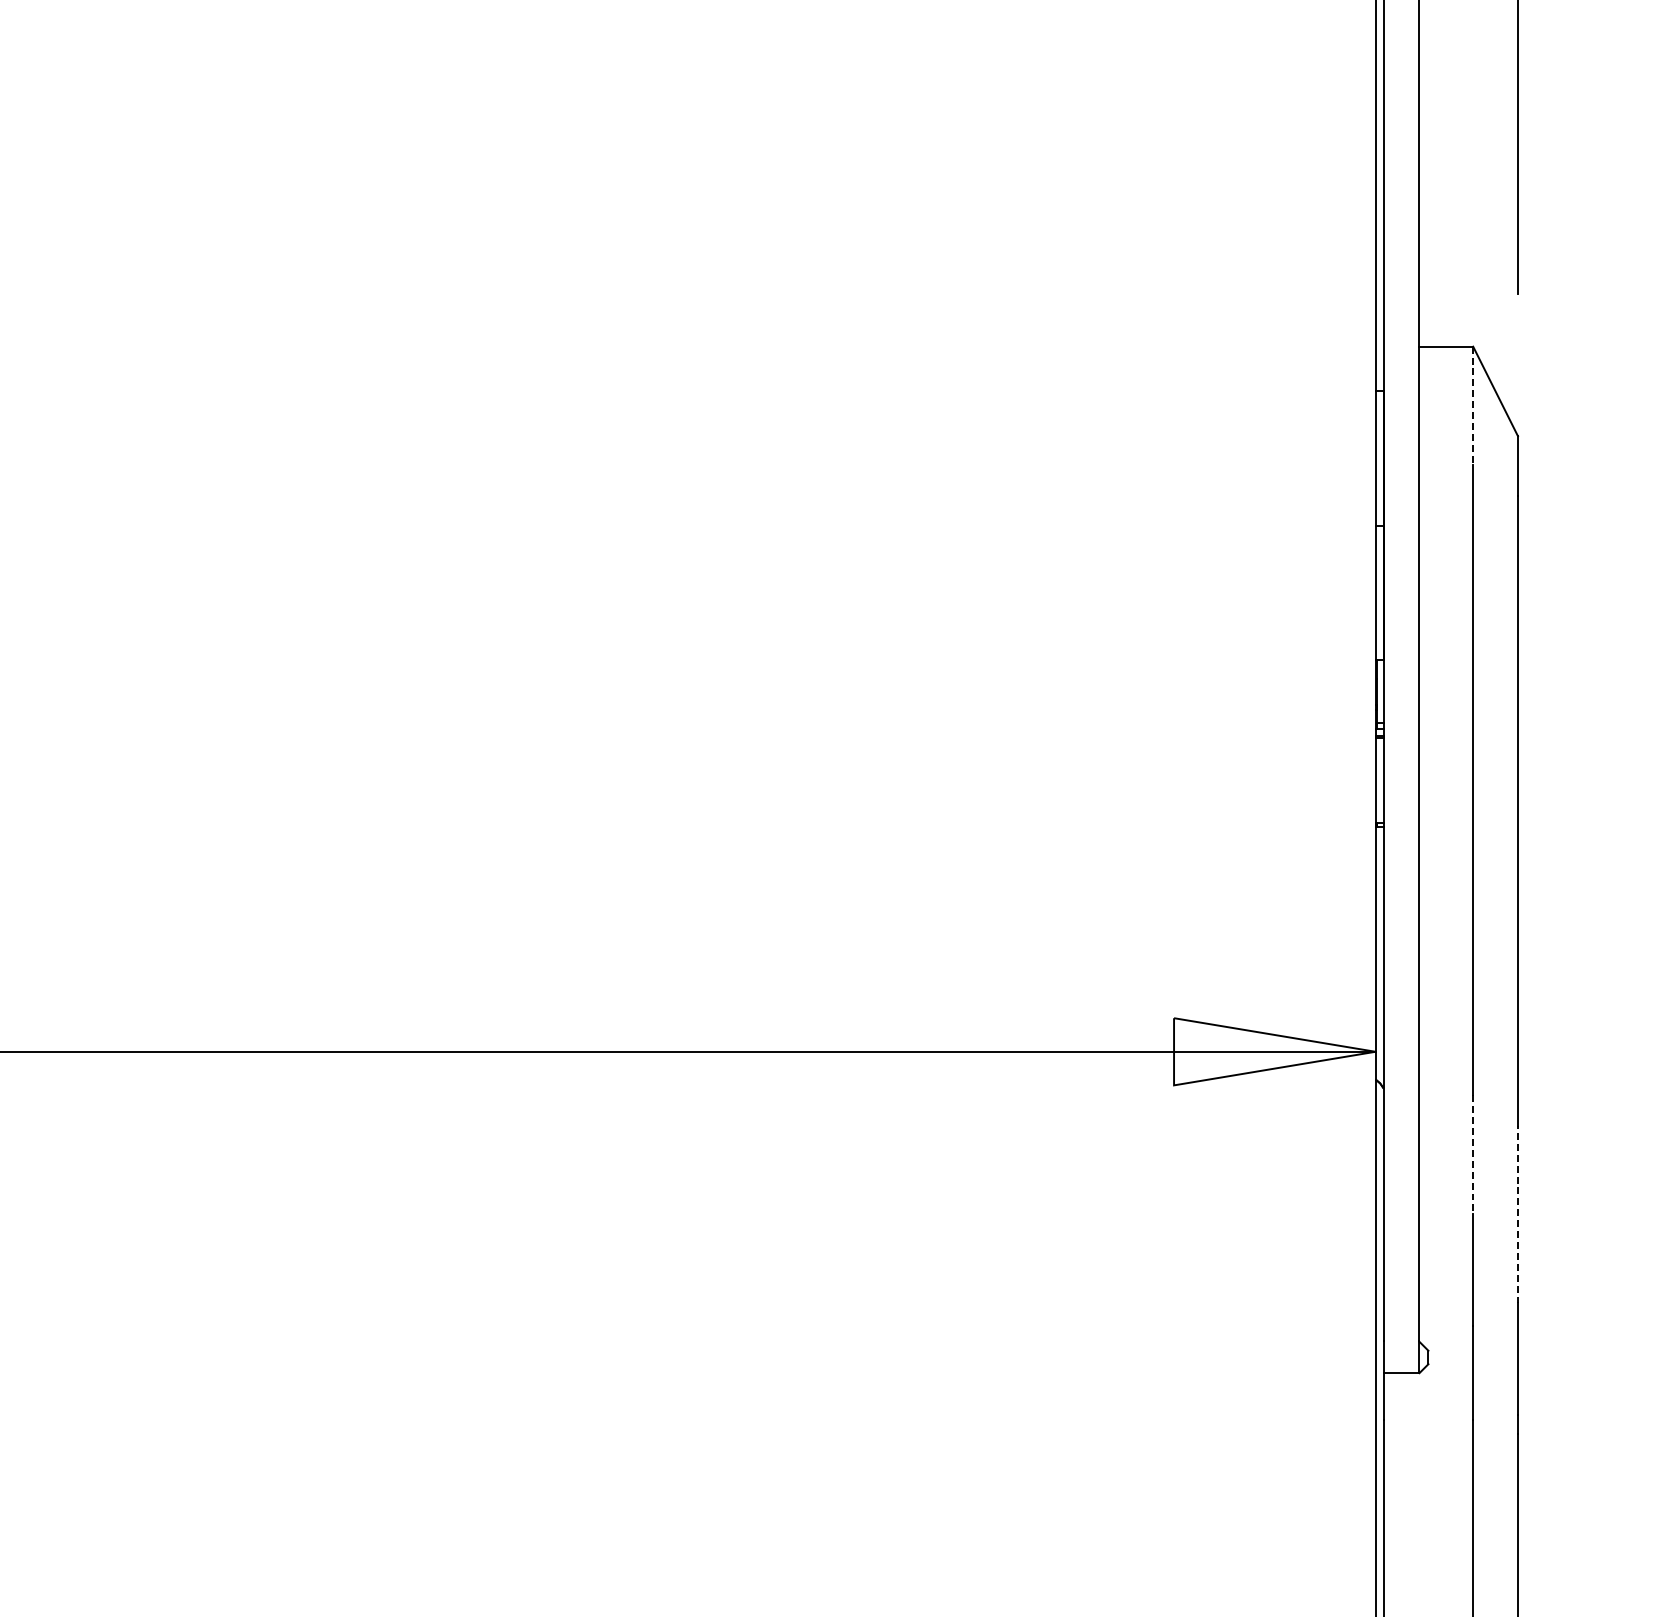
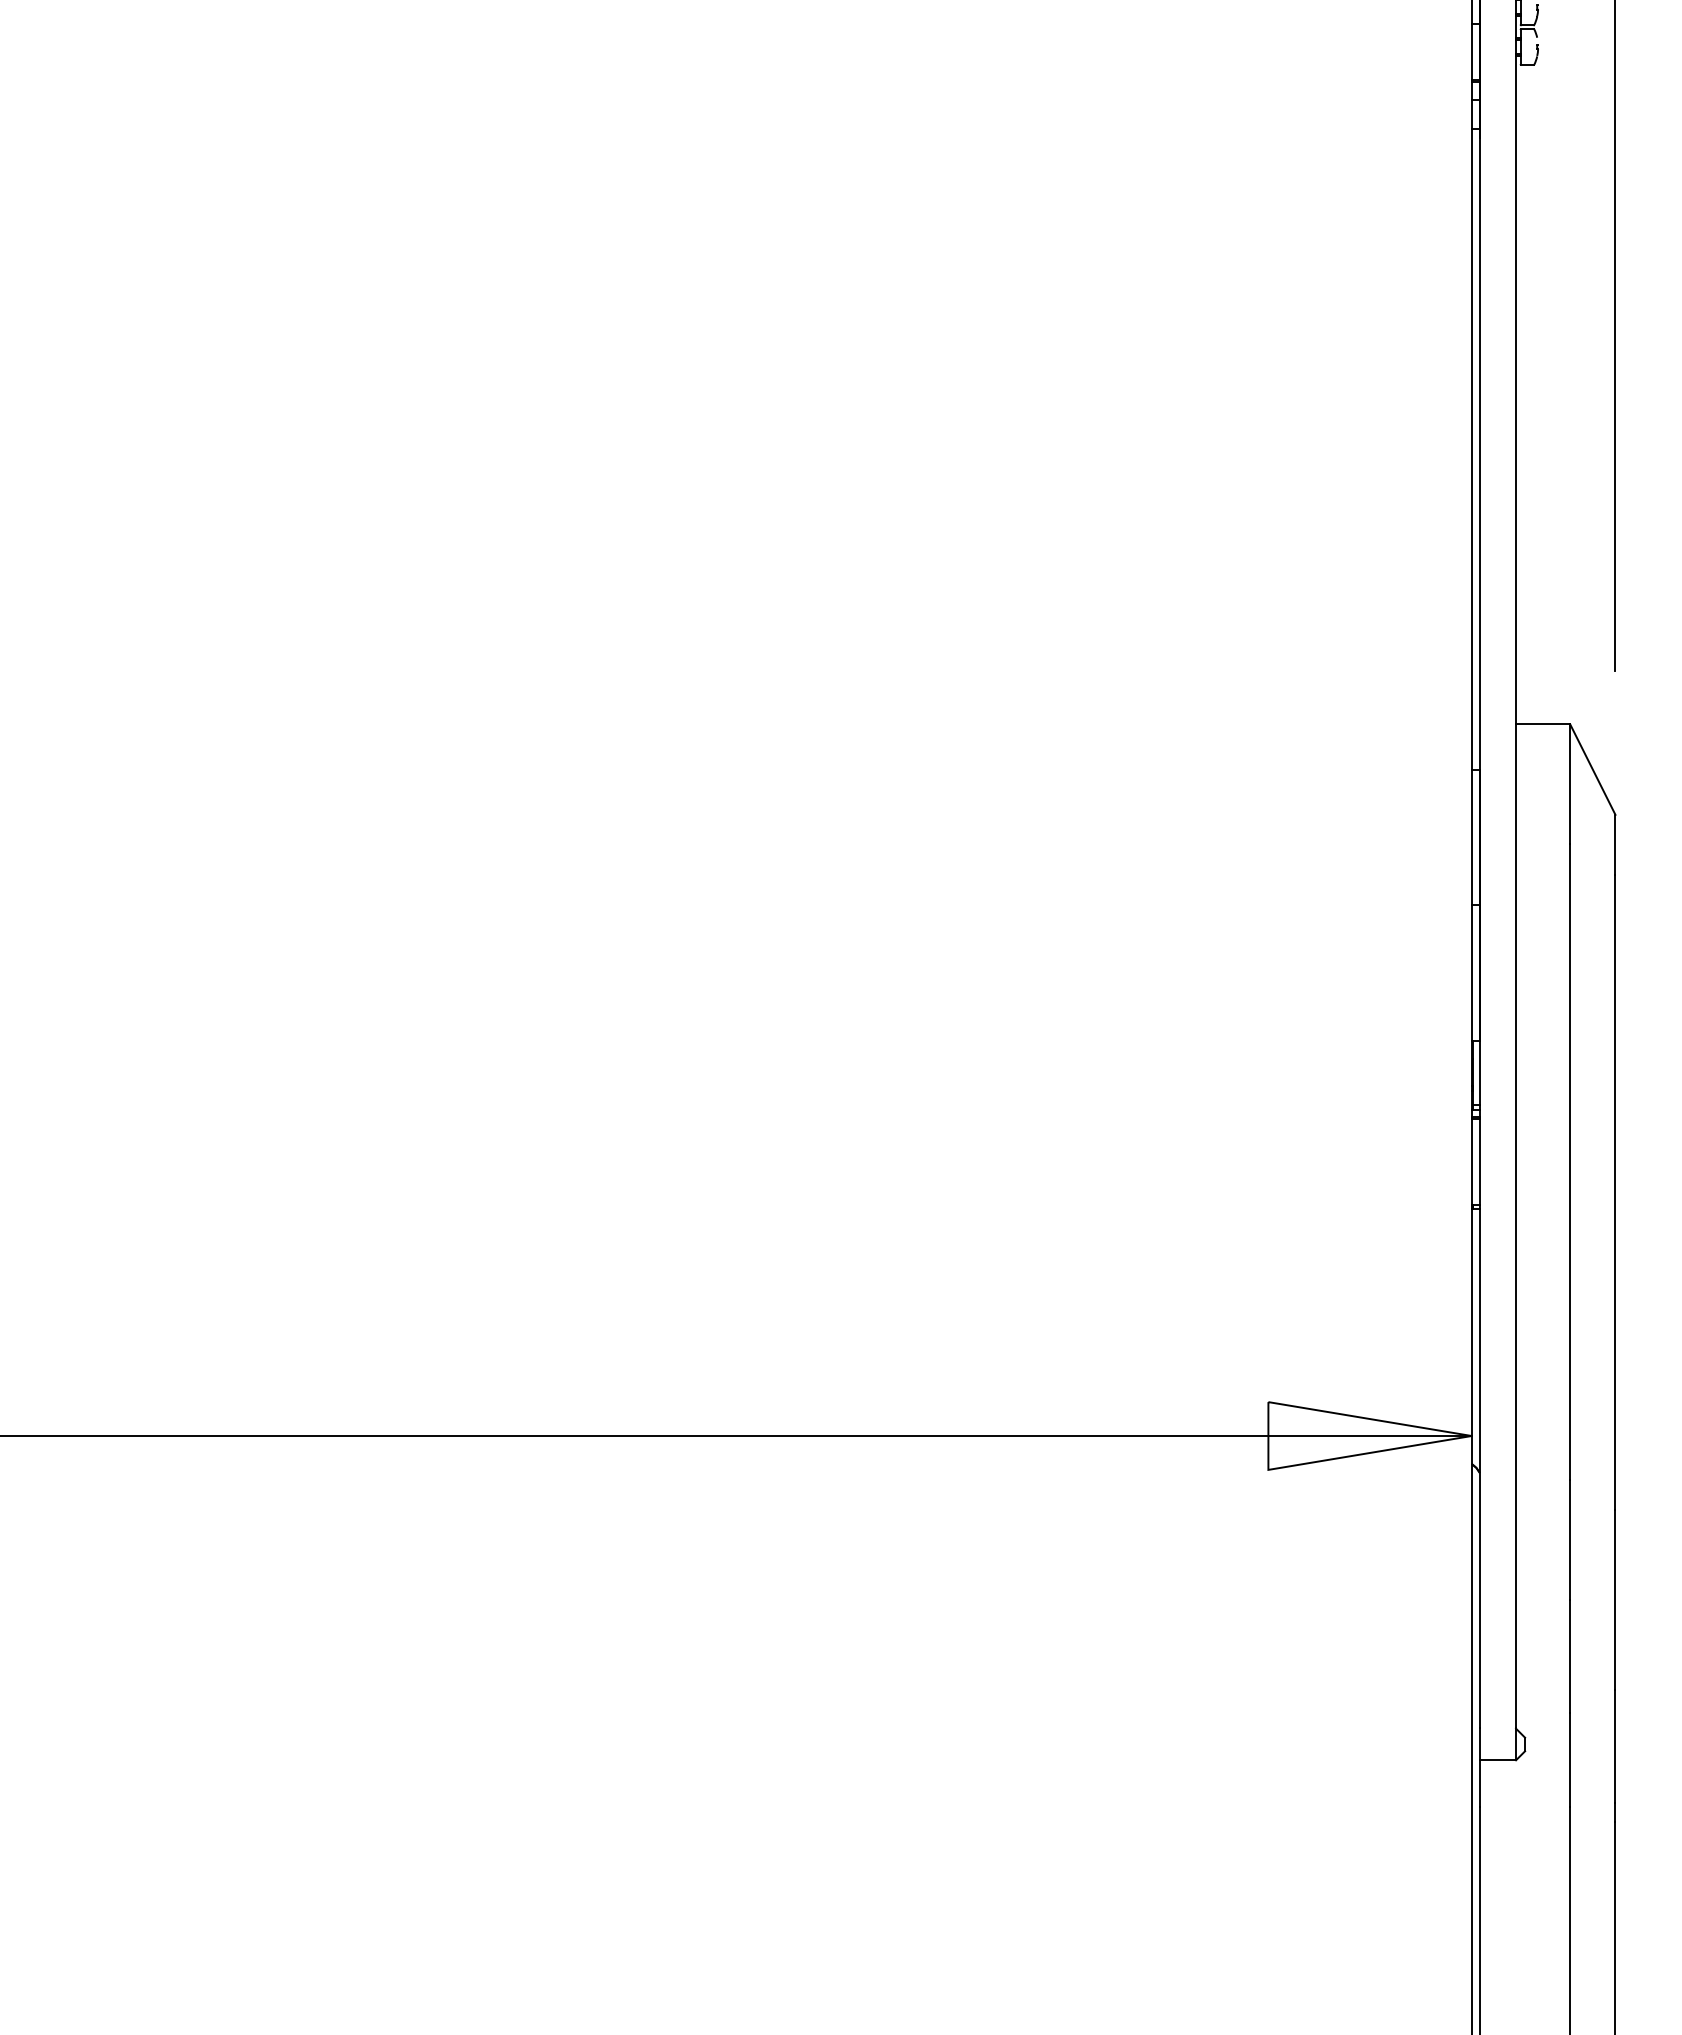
line: (1473, 406) -> (1570, 784), dashed -> solid
line: (1473, 1154) -> (1570, 1539), dashed -> solid
line: (1518, 1214) -> (1615, 1600), dashed -> solid

